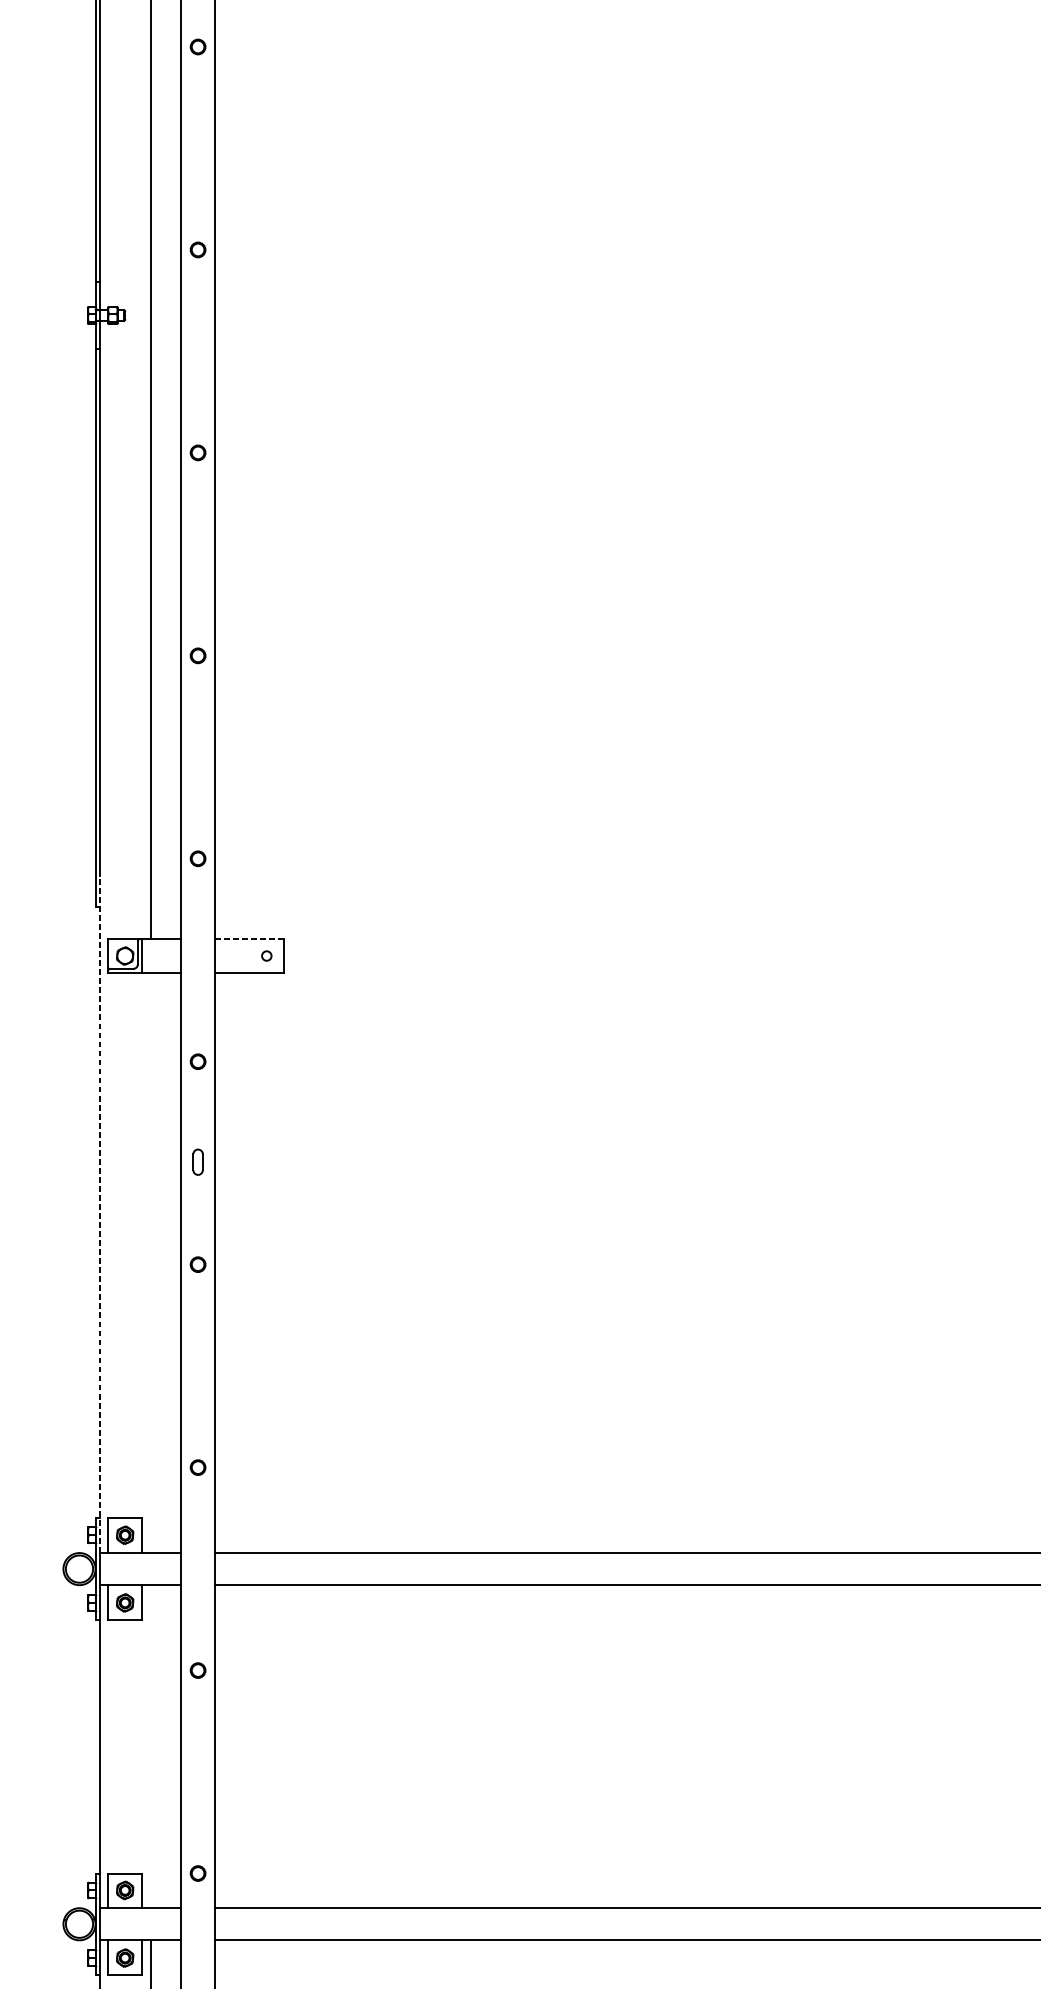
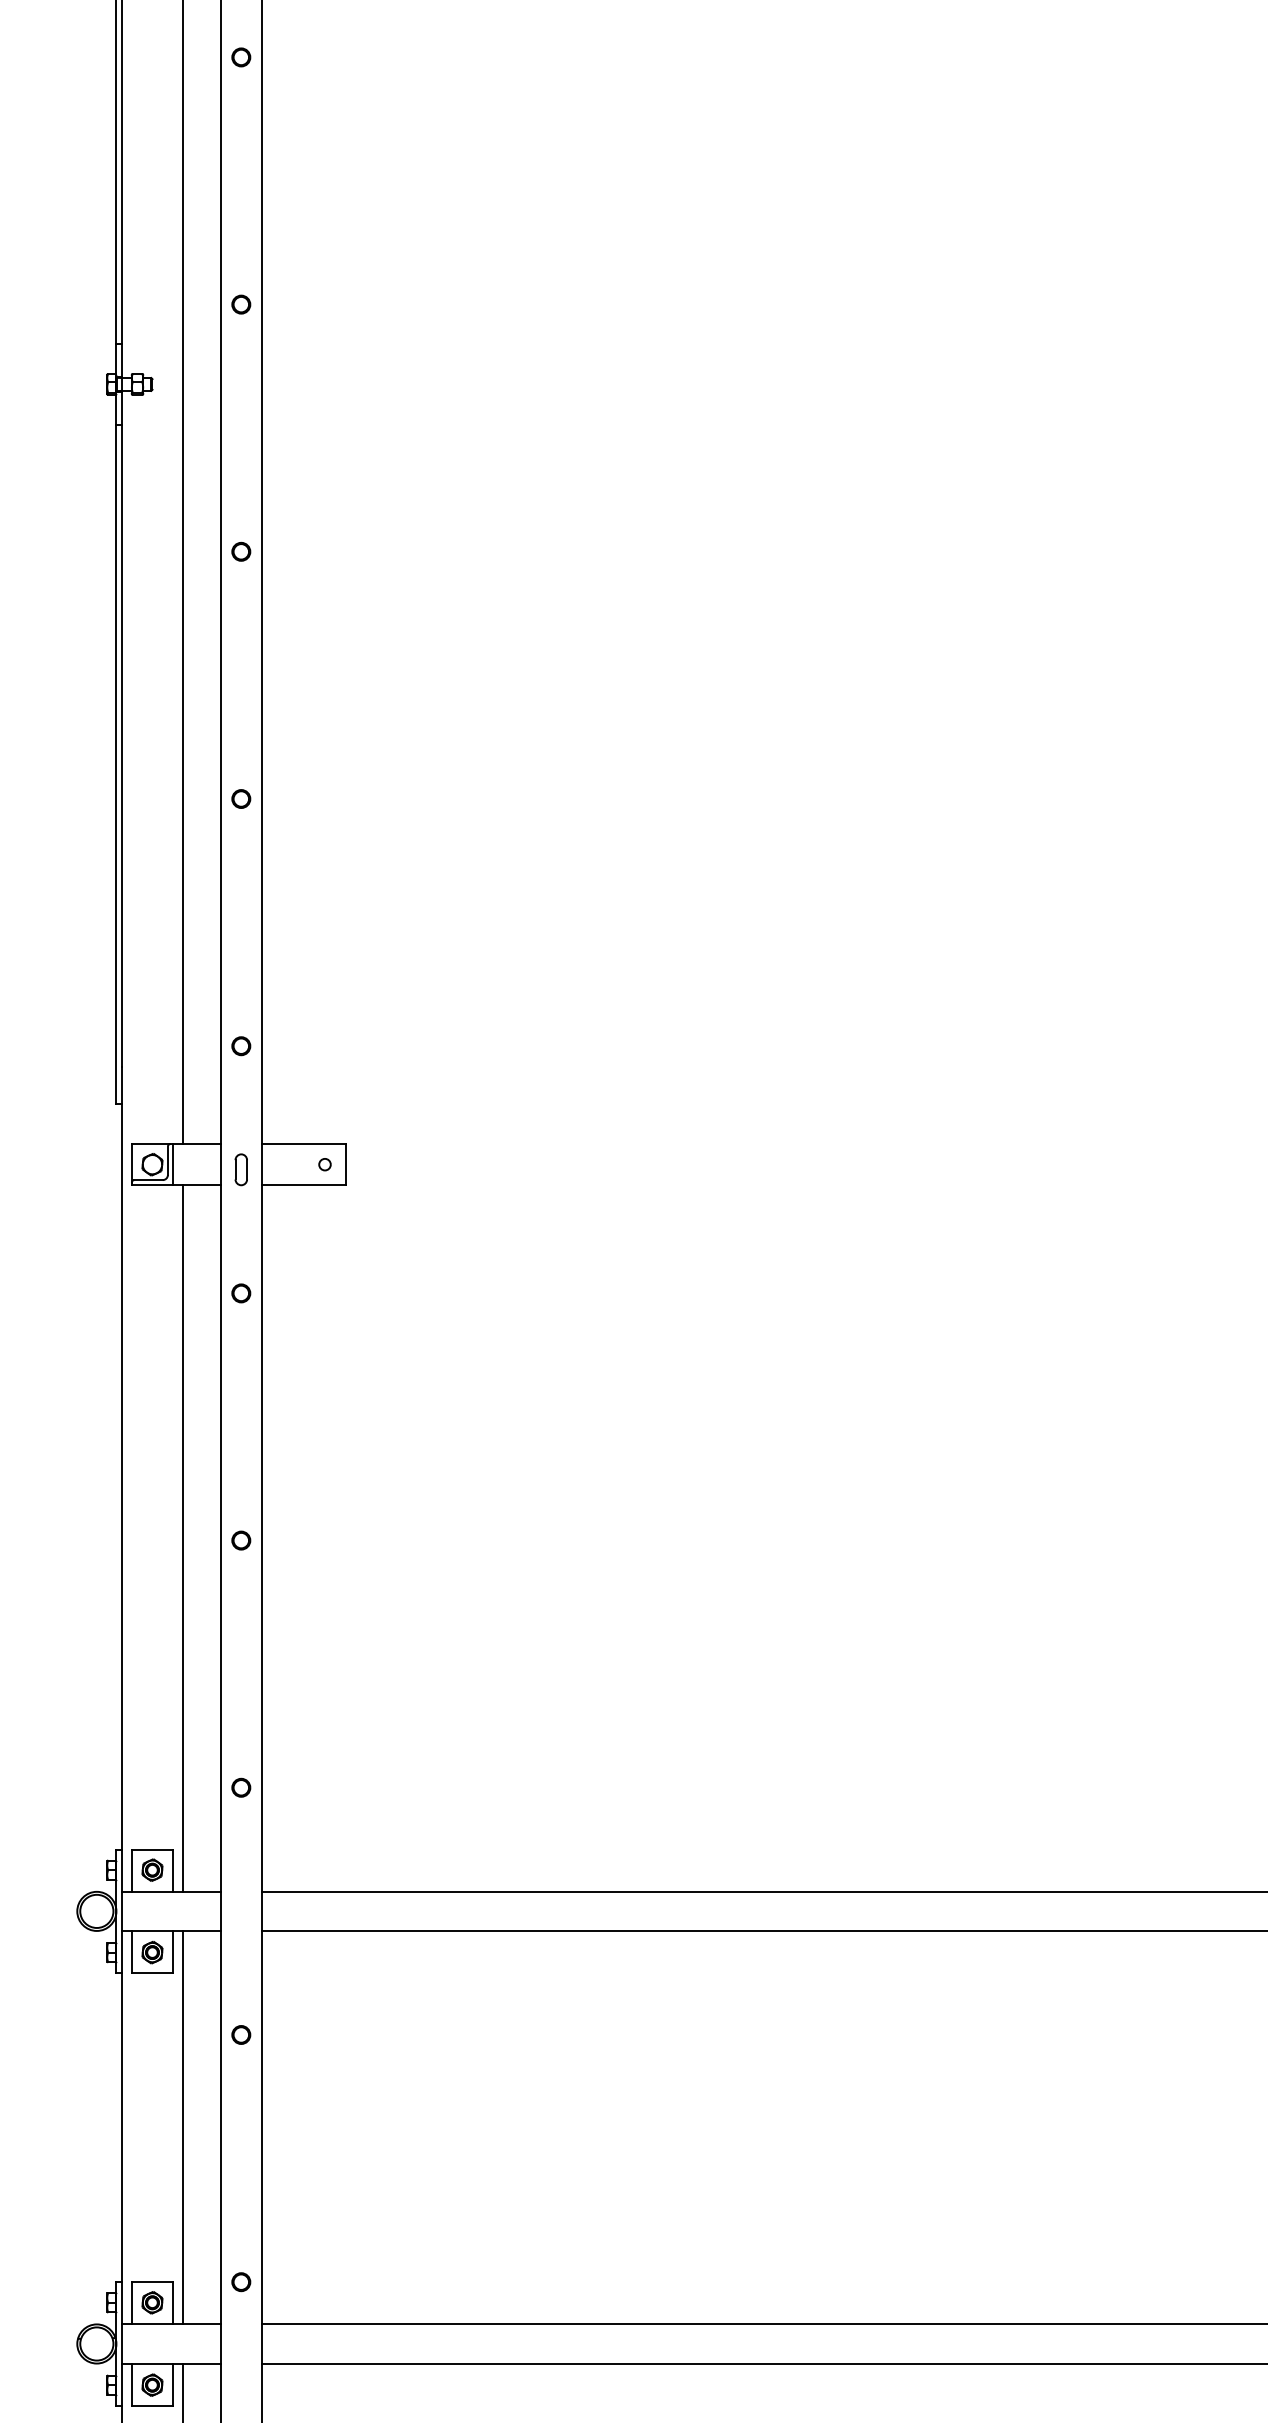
line: (249, 939) -> (303, 1144), dashed -> solid
part: (197, 1161) -> (240, 1169), moved
line: (99, 1214) -> (121, 1479), dashed -> solid
line: (150, 1262) -> (183, 1538), added
line: (150, 1746) -> (183, 2127), added

